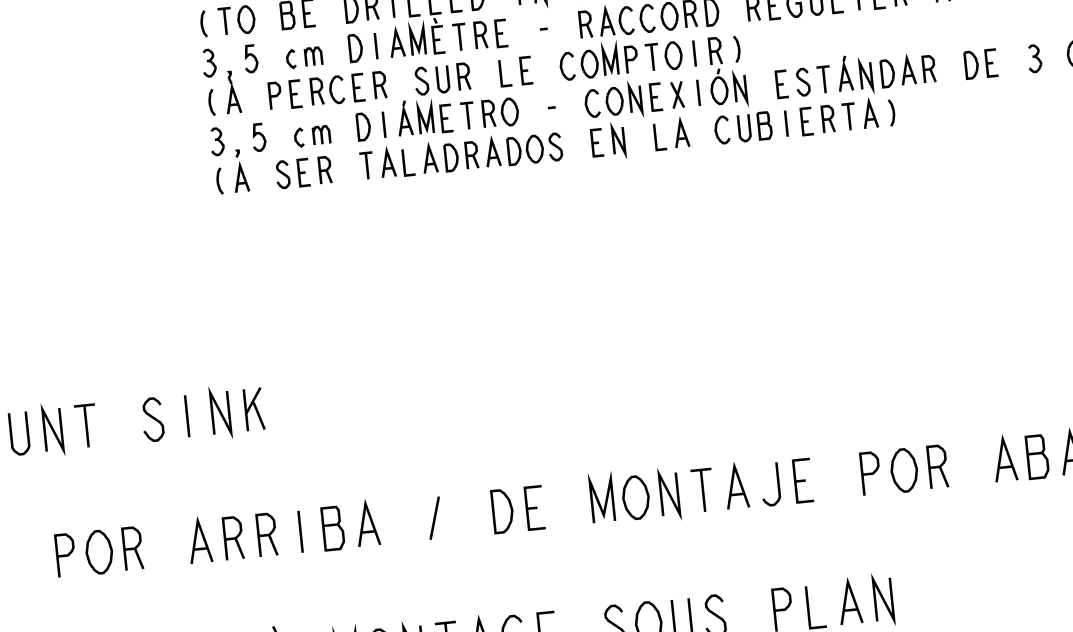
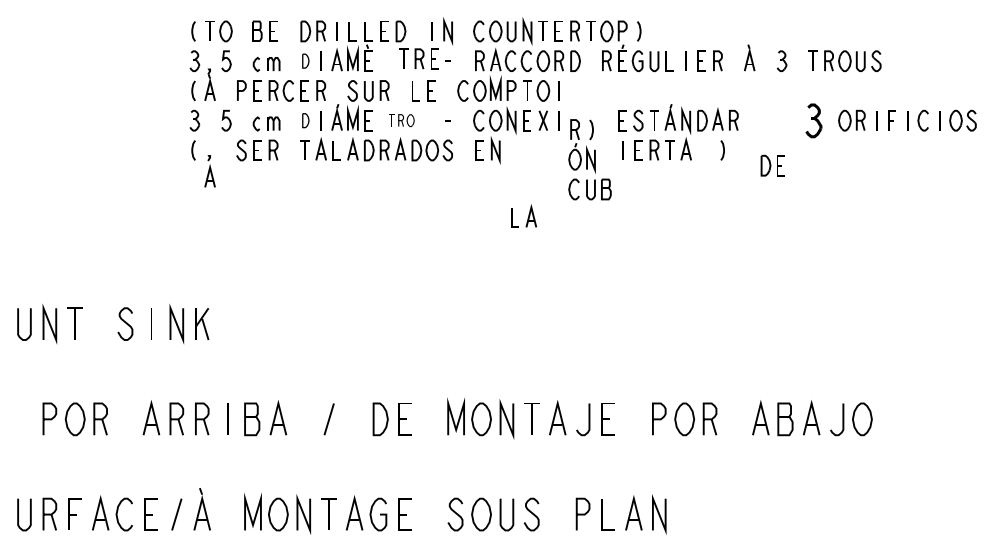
part: (479, 34) -> (418, 58), moved
part: (355, 47) -> (305, 60), size x0.7
part: (1034, 58) -> (813, 120), size x1.6
part: (980, 63) -> (772, 165), moved
part: (738, 88) -> (589, 159), moved
curve: (893, 112) -> (723, 150), moved
part: (490, 113) -> (401, 120), size x0.6
part: (363, 126) -> (305, 120), size x0.7
part: (670, 132) -> (523, 215), moved
part: (239, 171) -> (209, 171), moved

